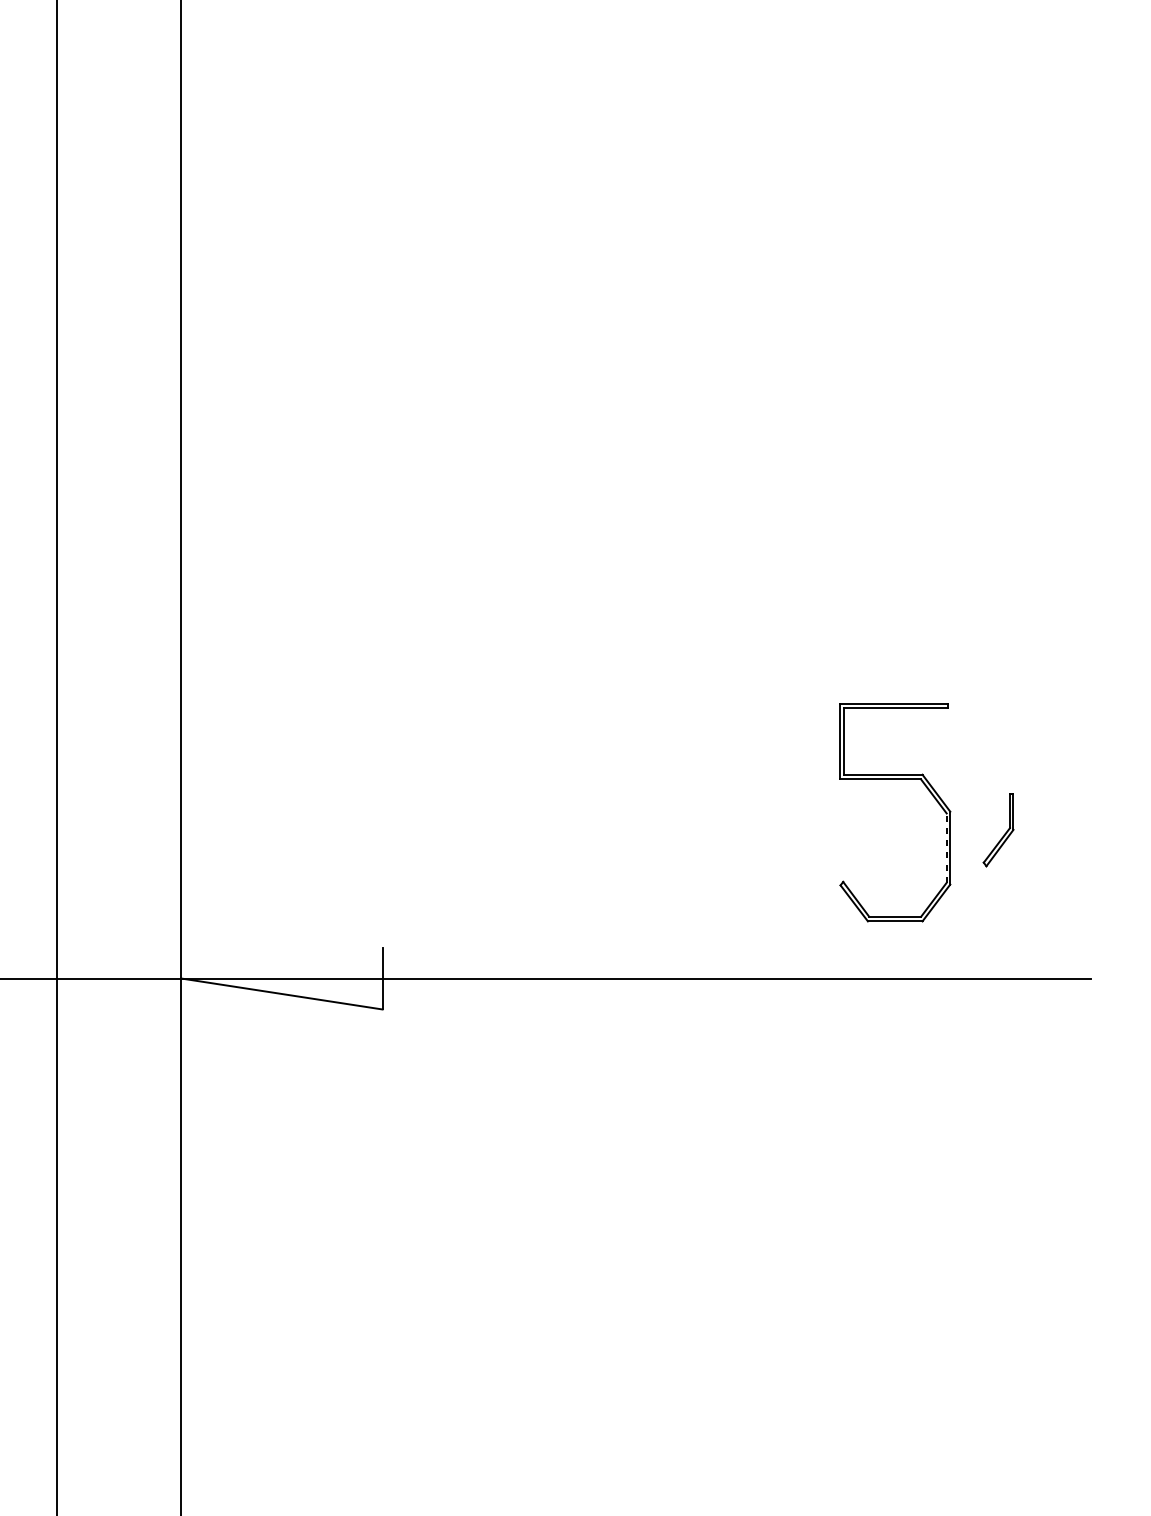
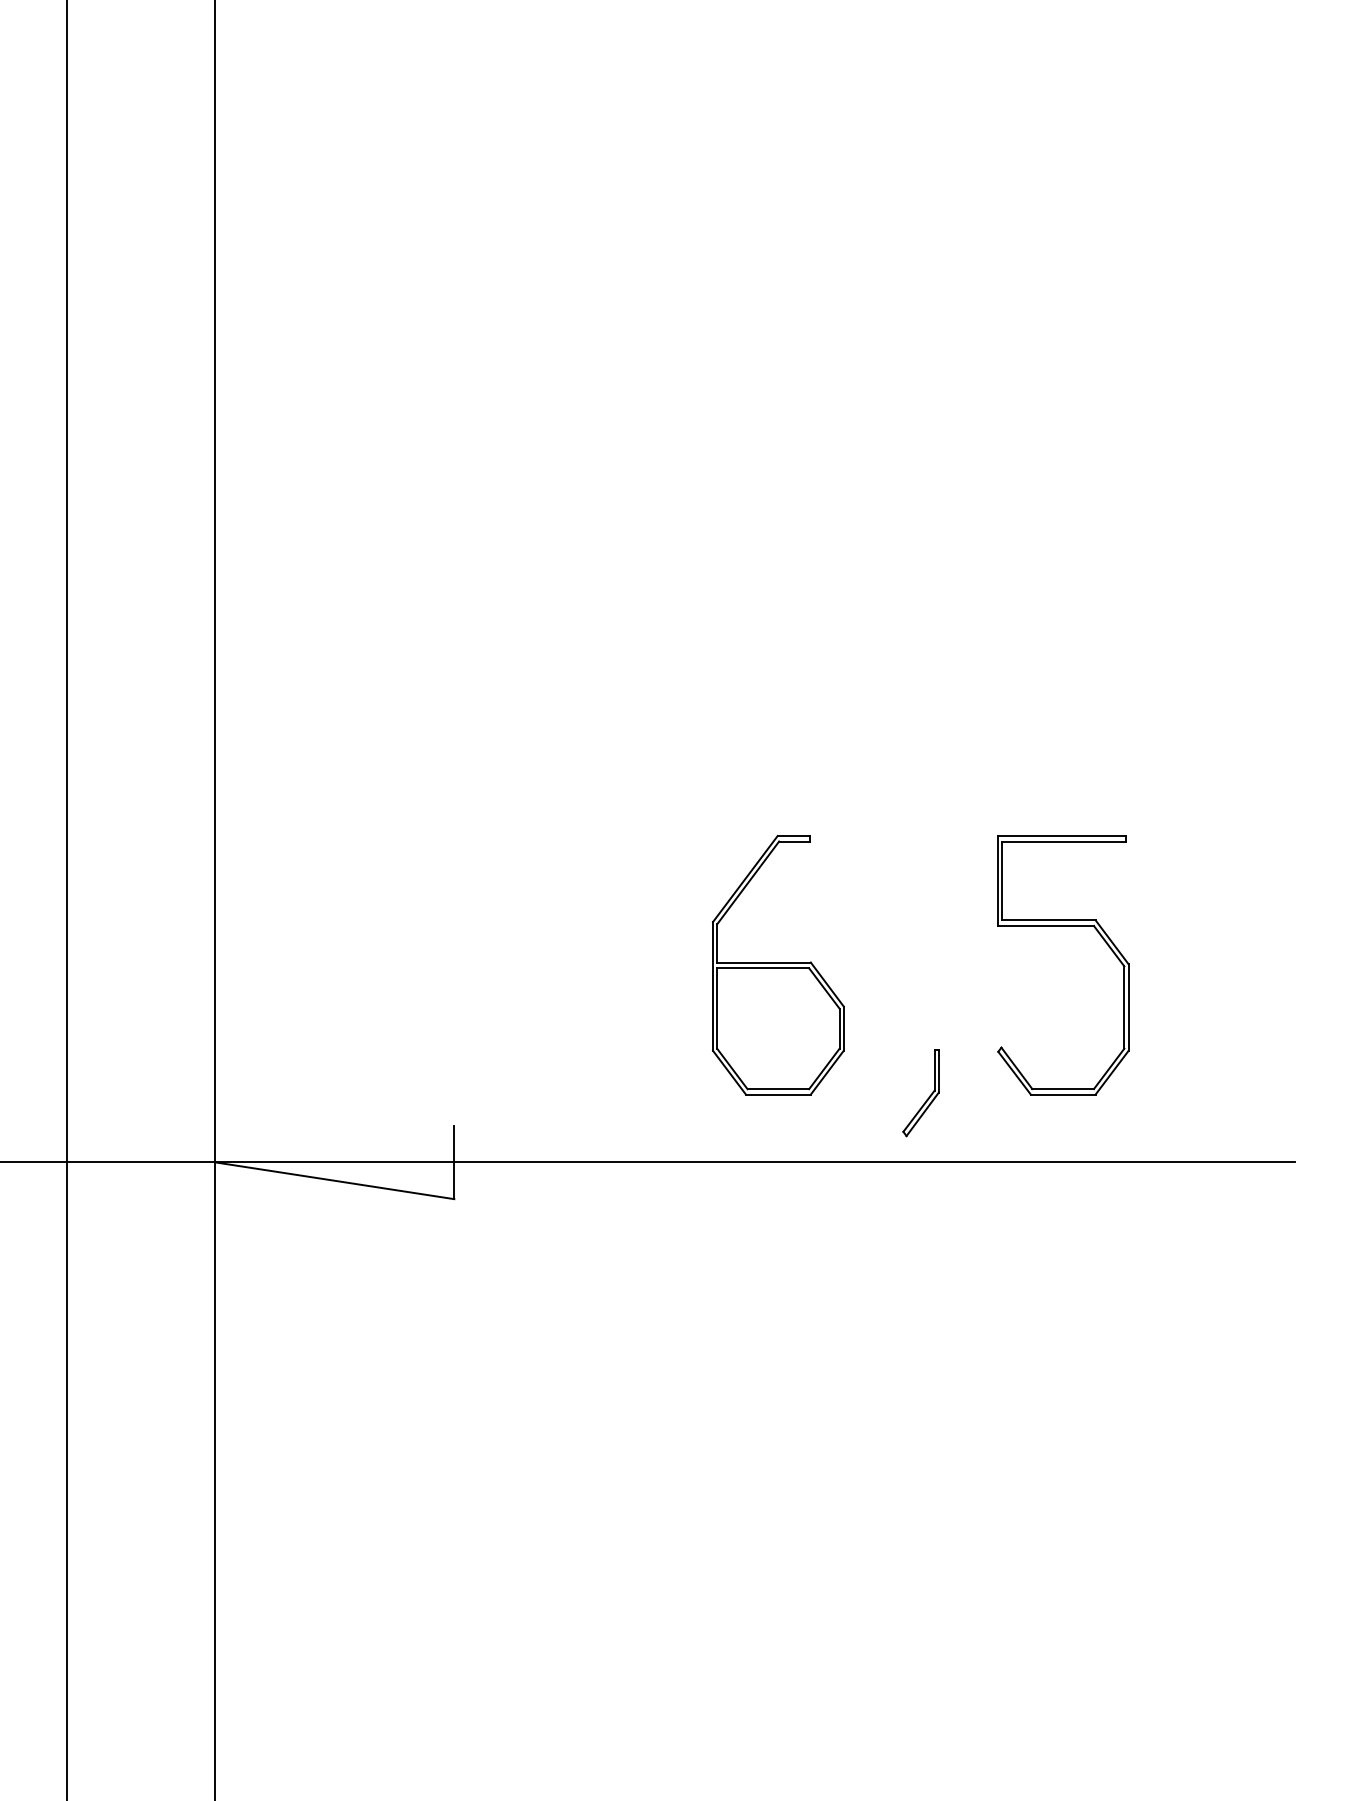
part: (655, 812) -> (778, 965), added
part: (1003, 835) -> (926, 1099), moved
line: (946, 848) -> (1124, 1007), dashed -> solid

